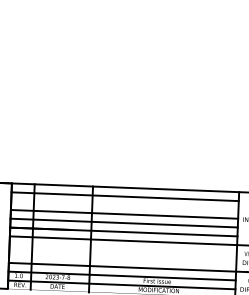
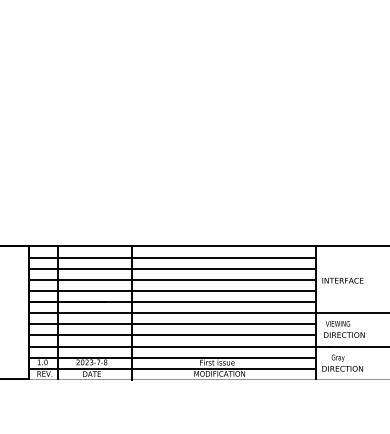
line: (124, 205) -> (172, 268), added
line: (122, 249) -> (172, 324), added
line: (122, 258) -> (172, 335), added

